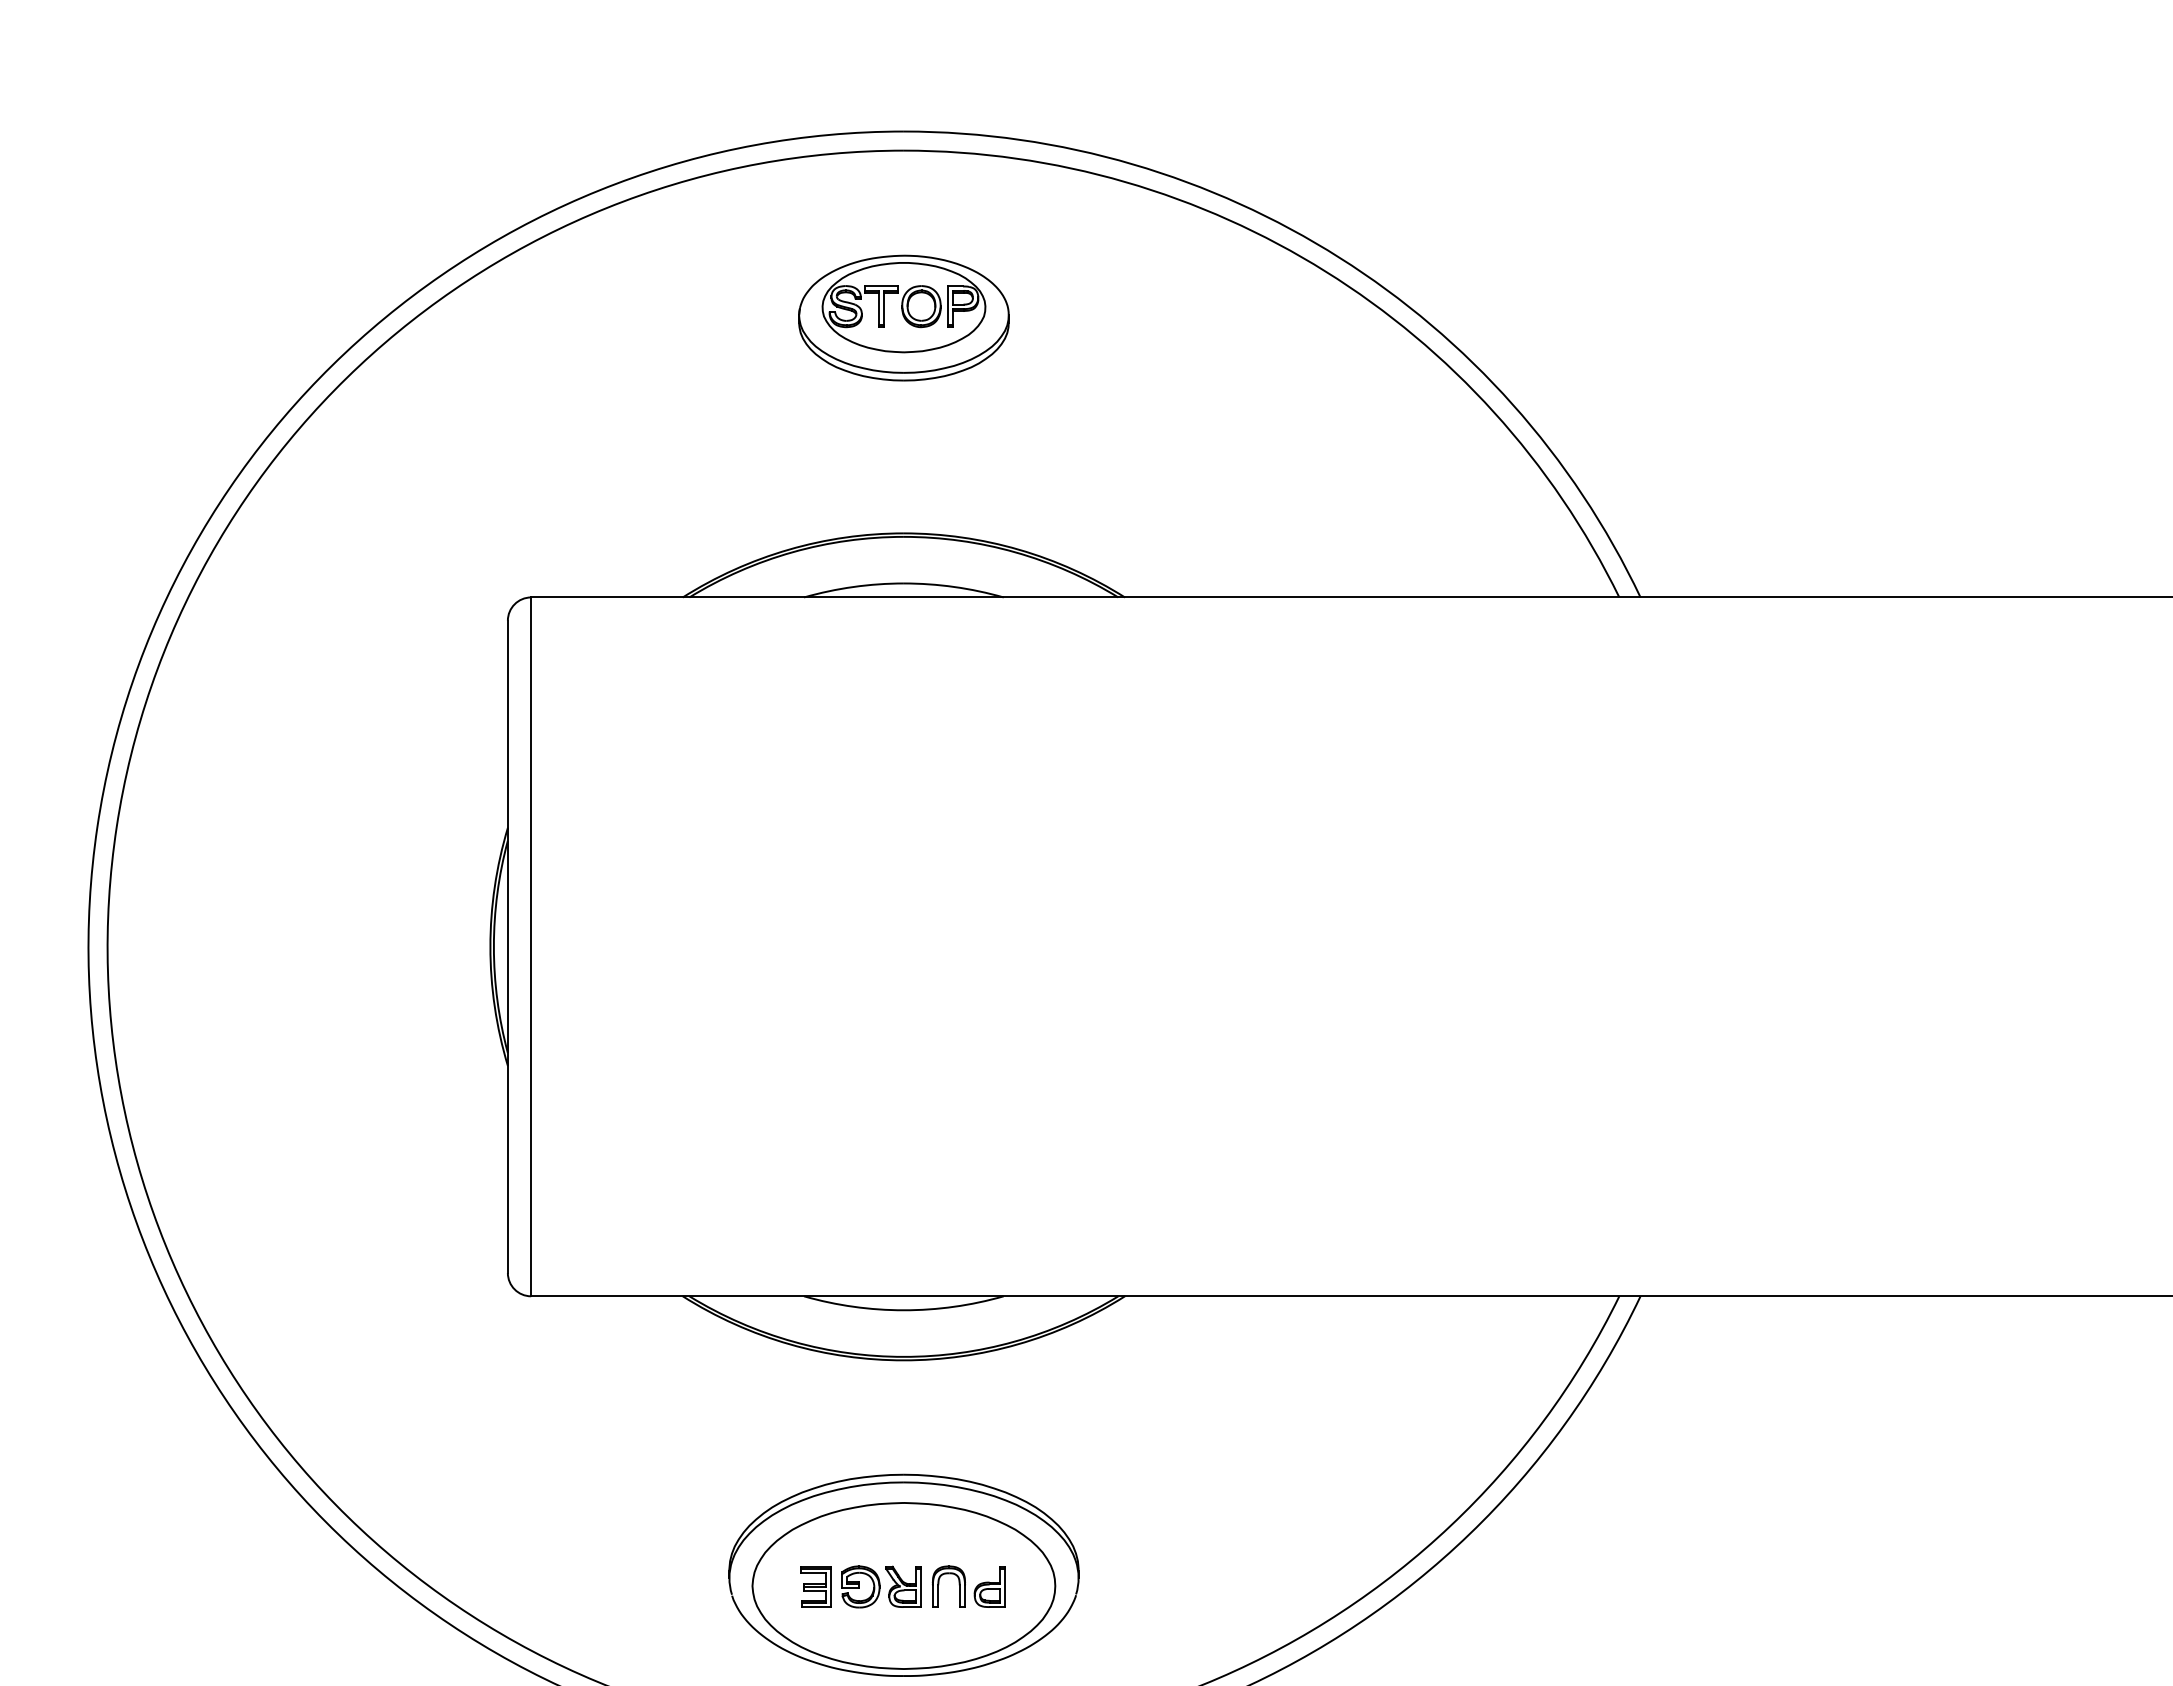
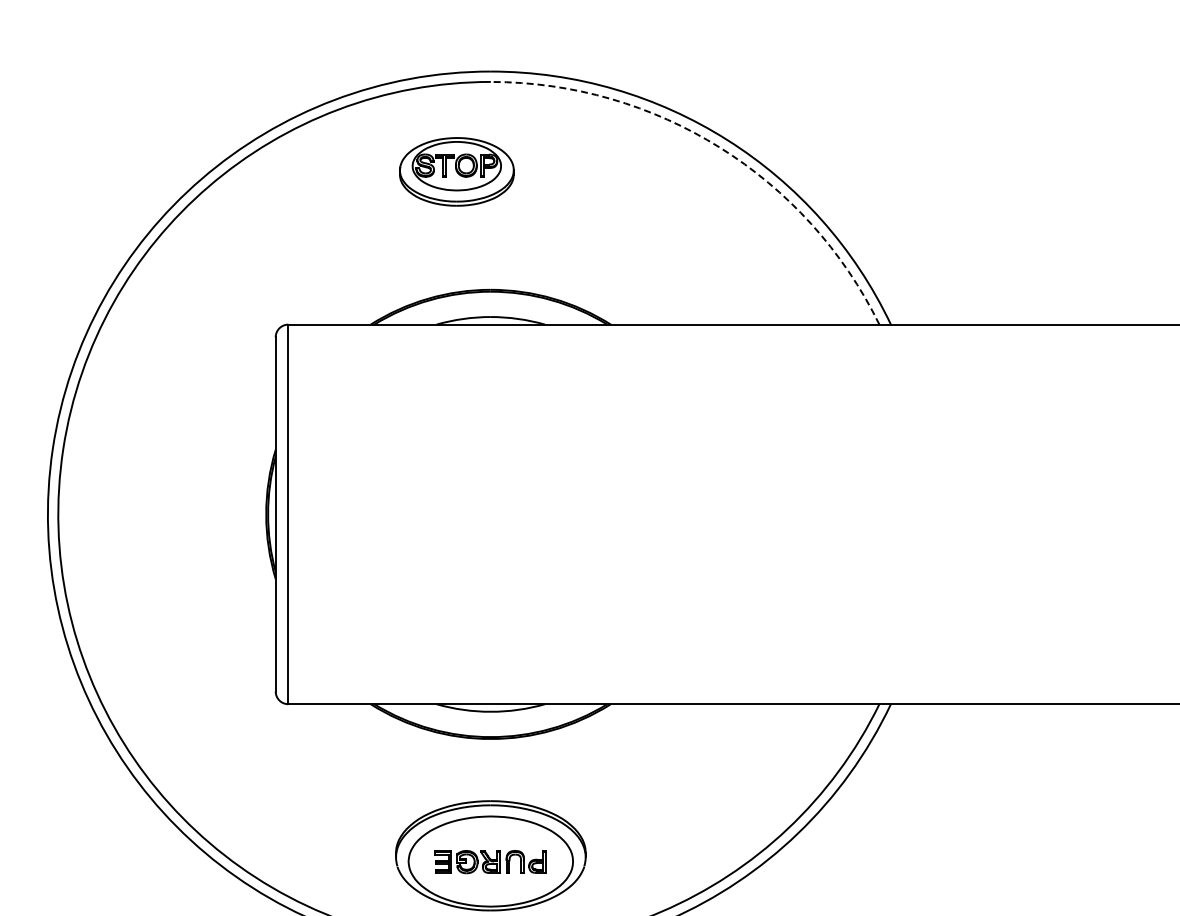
arc: (1324, 271) -> (719, 147), solid -> dashed
part: (903, 317) -> (456, 171), moved

